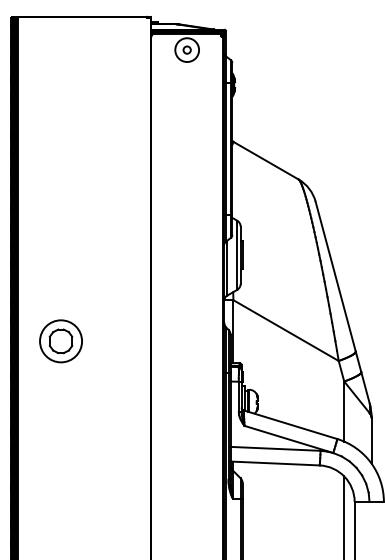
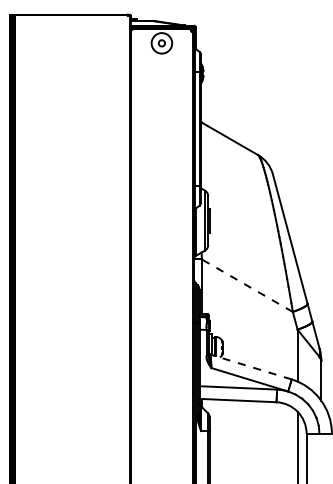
line: (286, 330) -> (247, 285), solid -> dashed
part: (60, 341) -> (52, 295), removed
line: (290, 424) -> (251, 366), solid -> dashed

